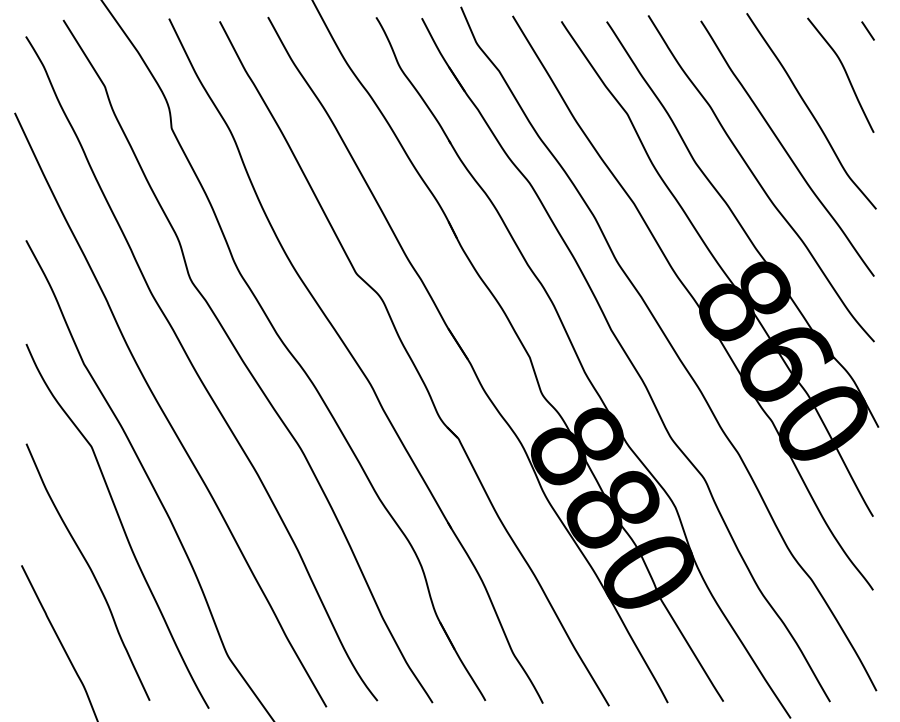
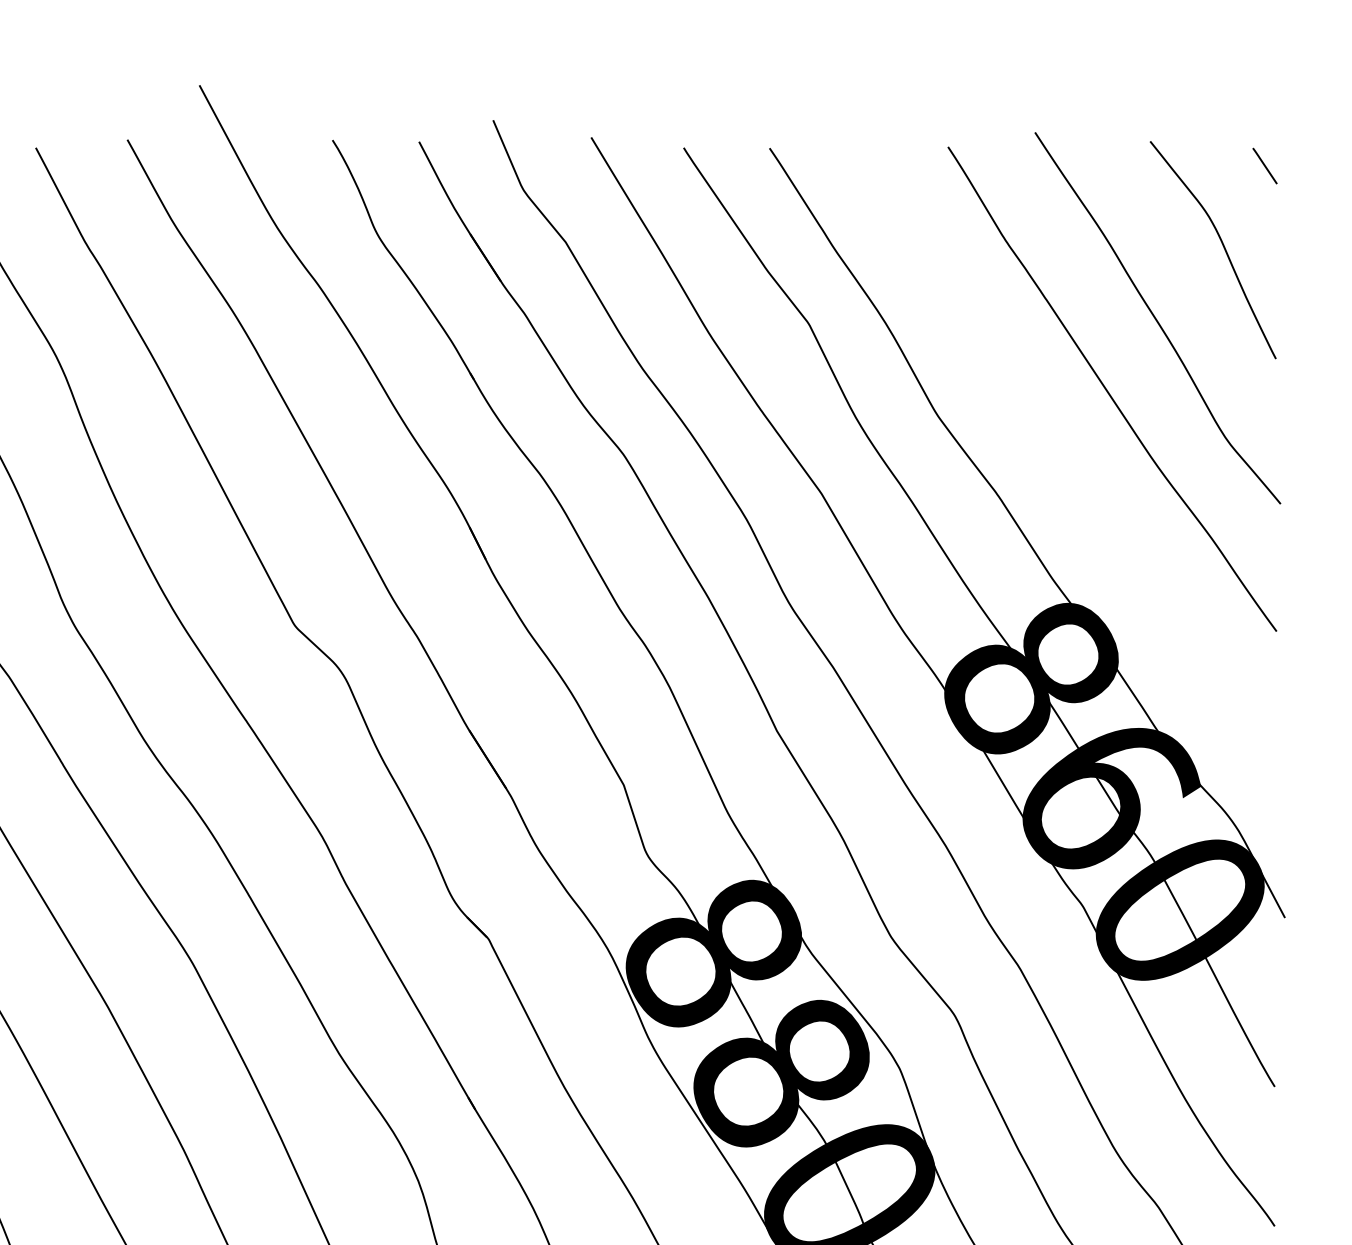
curve: (758, 180) -> (1057, 449), removed

